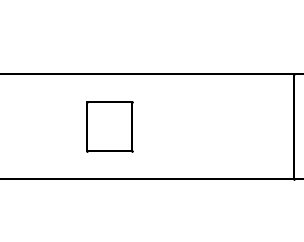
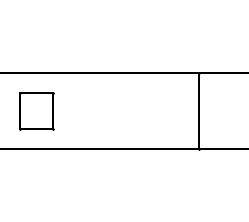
part: (109, 127) -> (36, 111), moved

